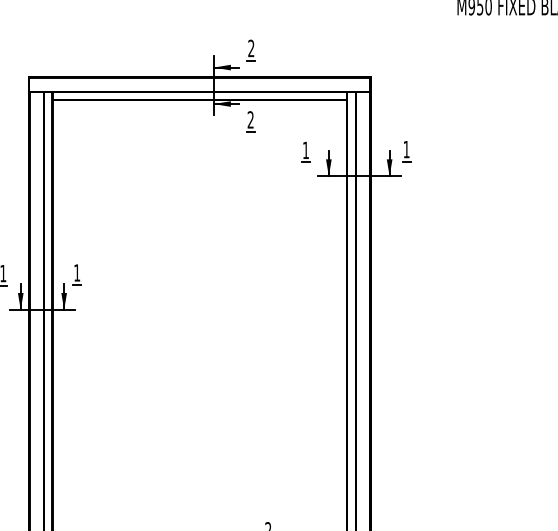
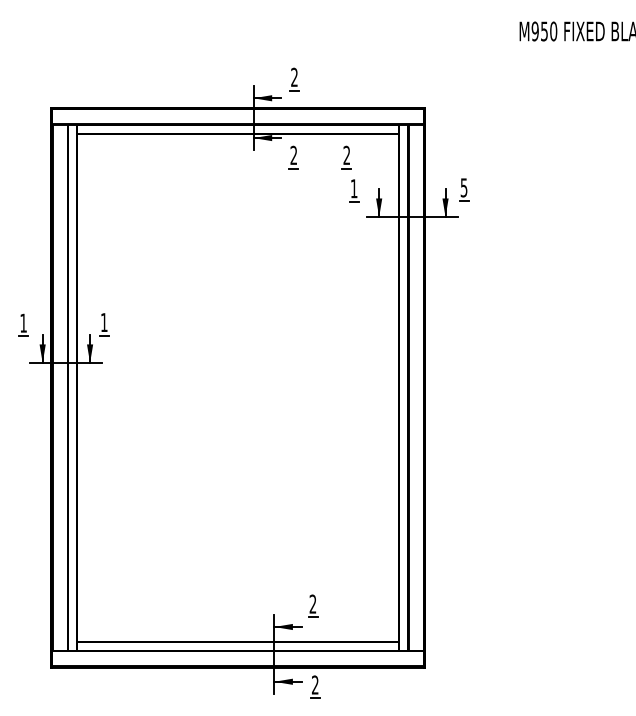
part: (298, 121) -> (346, 157), added
text: (406, 149) -> (463, 187), 1 -> 5

